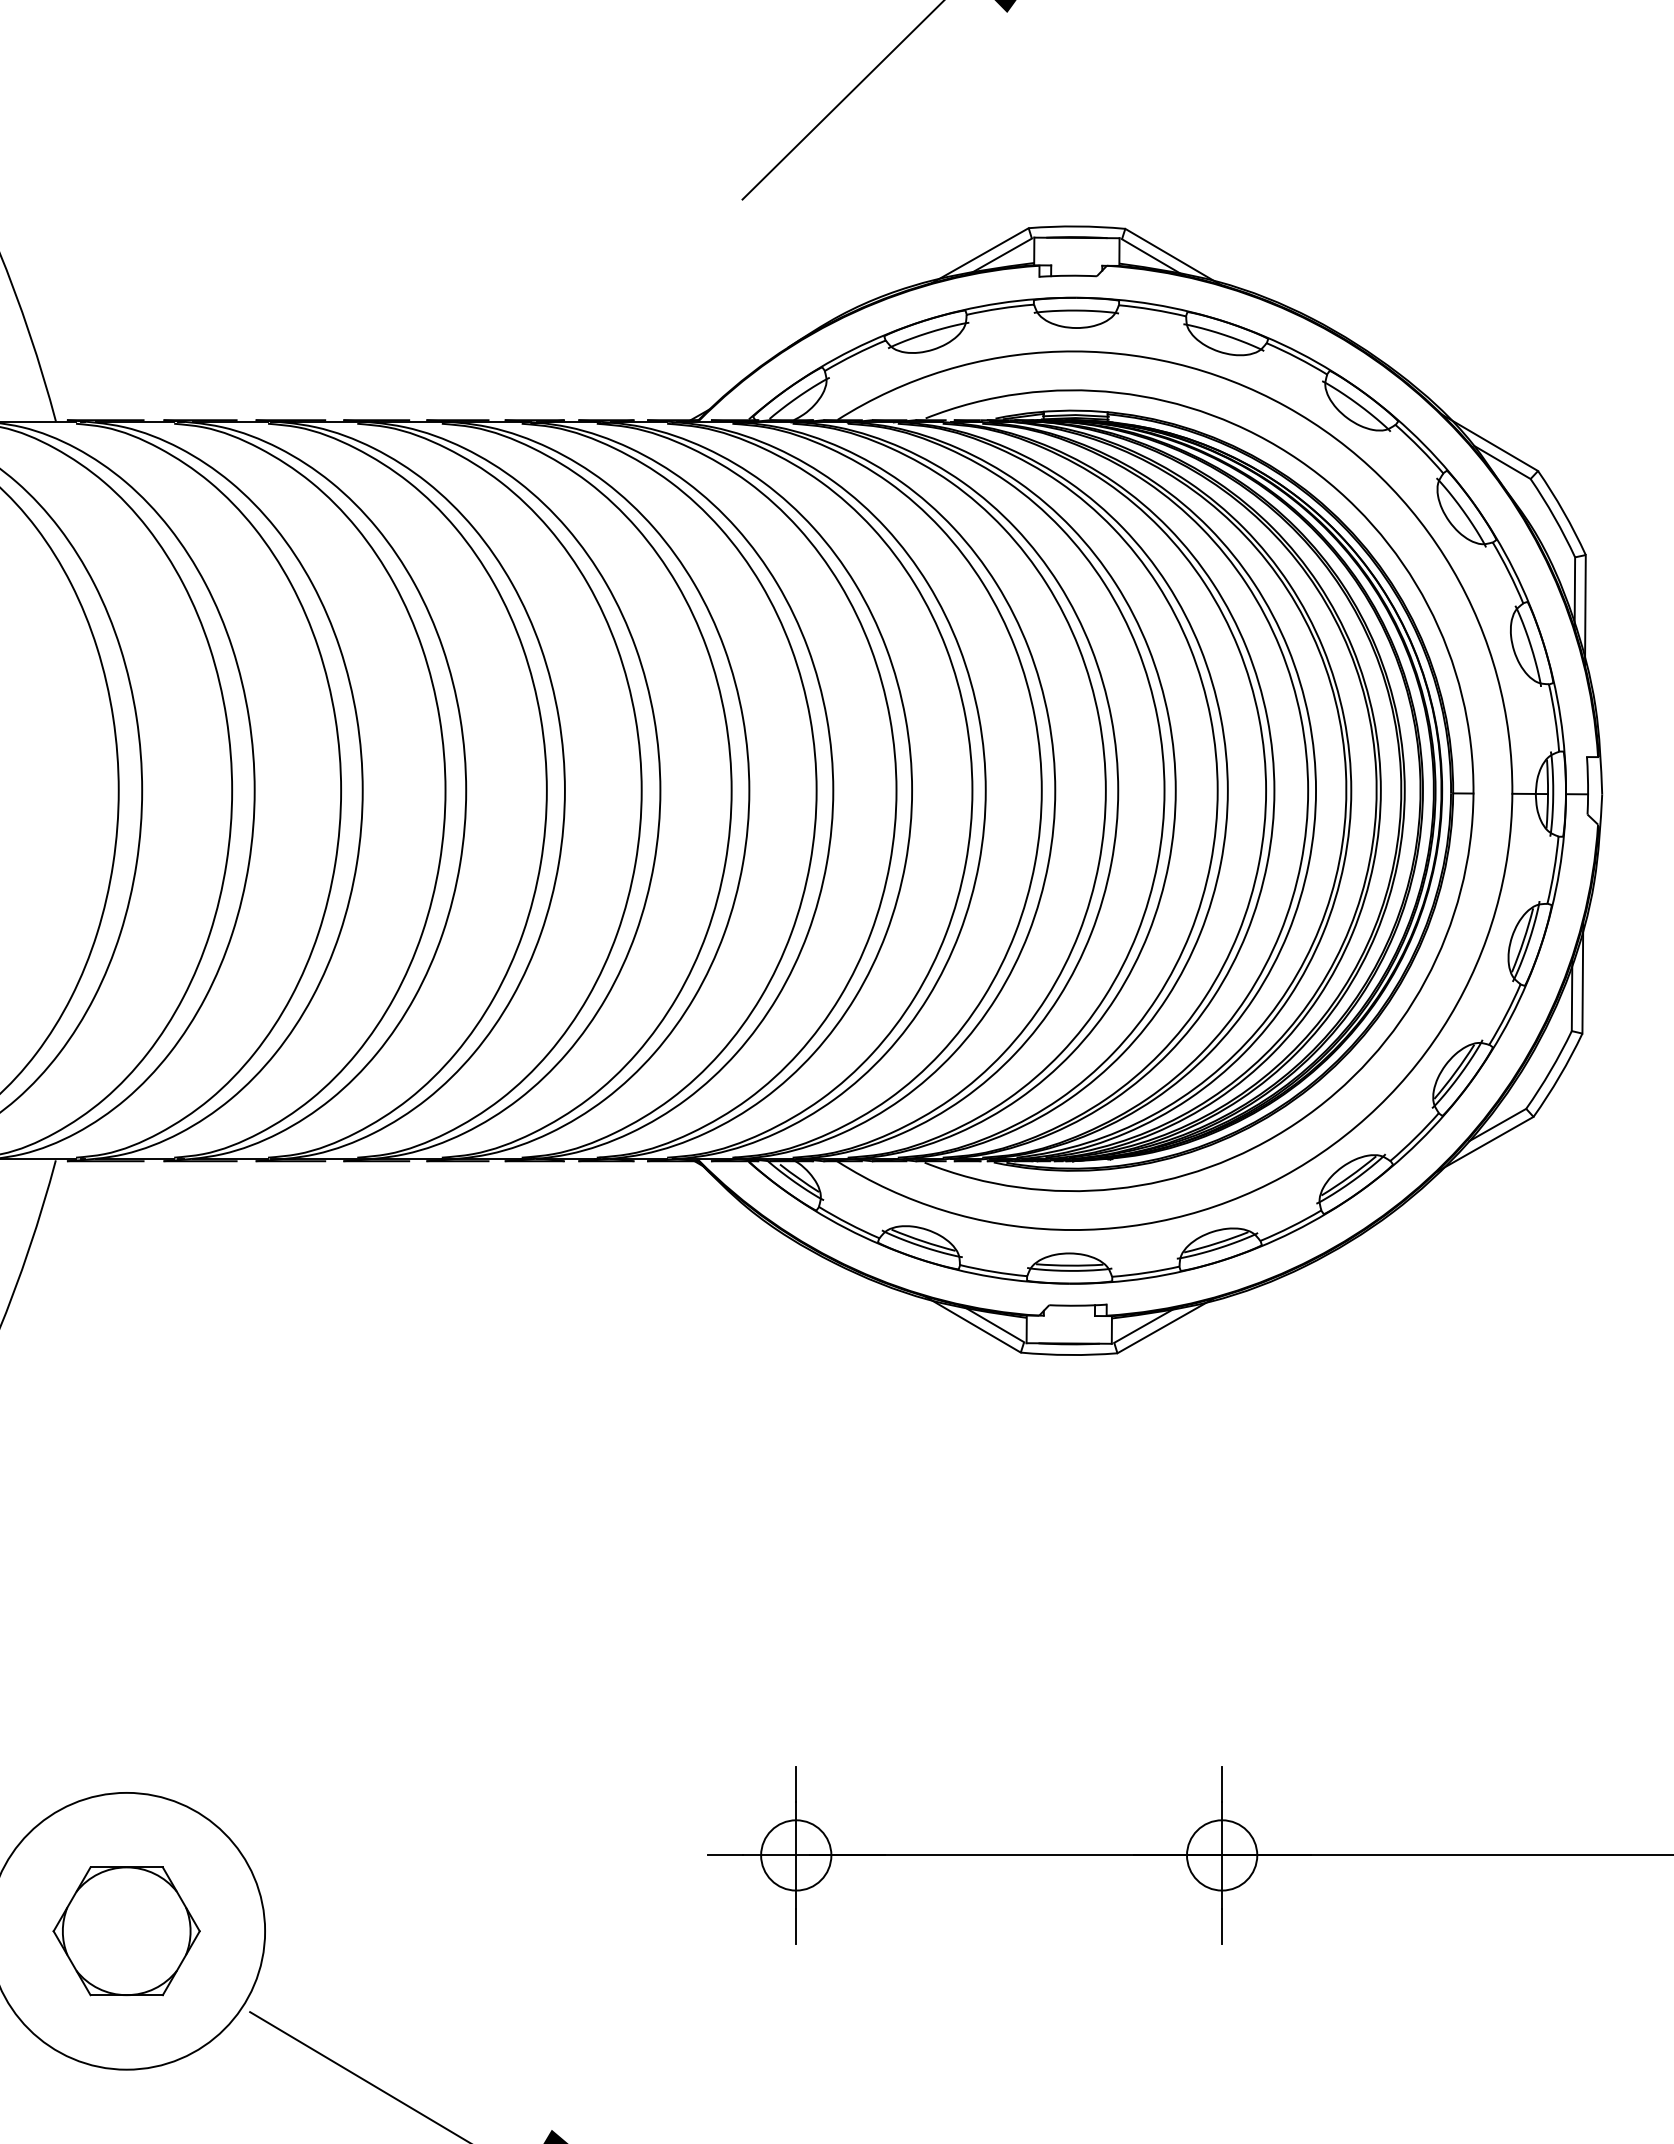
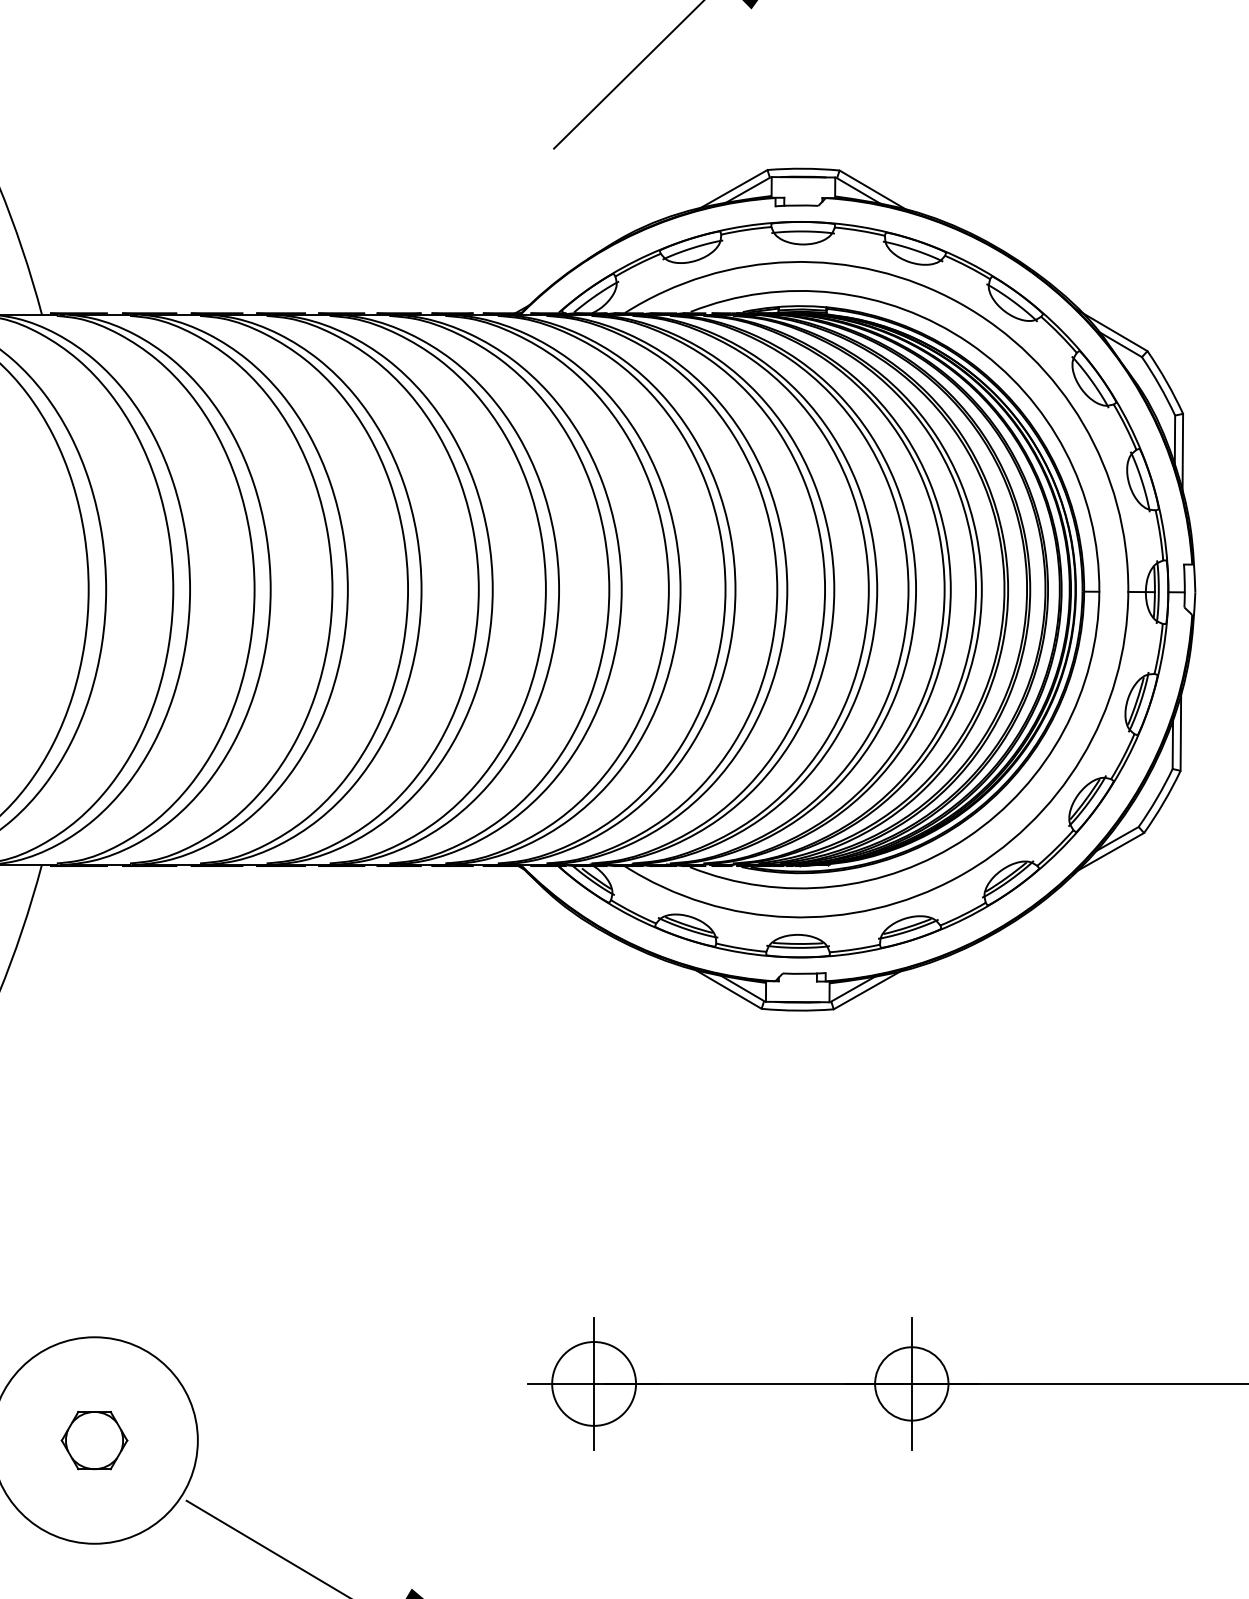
circle: (796, 1855) -> (594, 1383), size x1.6
circle: (1222, 1855) -> (912, 1383), size x1.4
part: (126, 1931) -> (94, 1440), size x0.6

